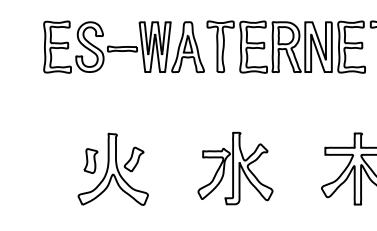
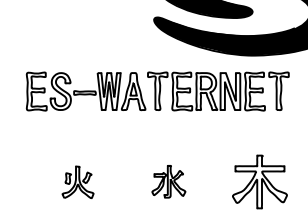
part: (235, 168) -> (168, 181), size x0.6
part: (112, 169) -> (77, 182), size x0.6

